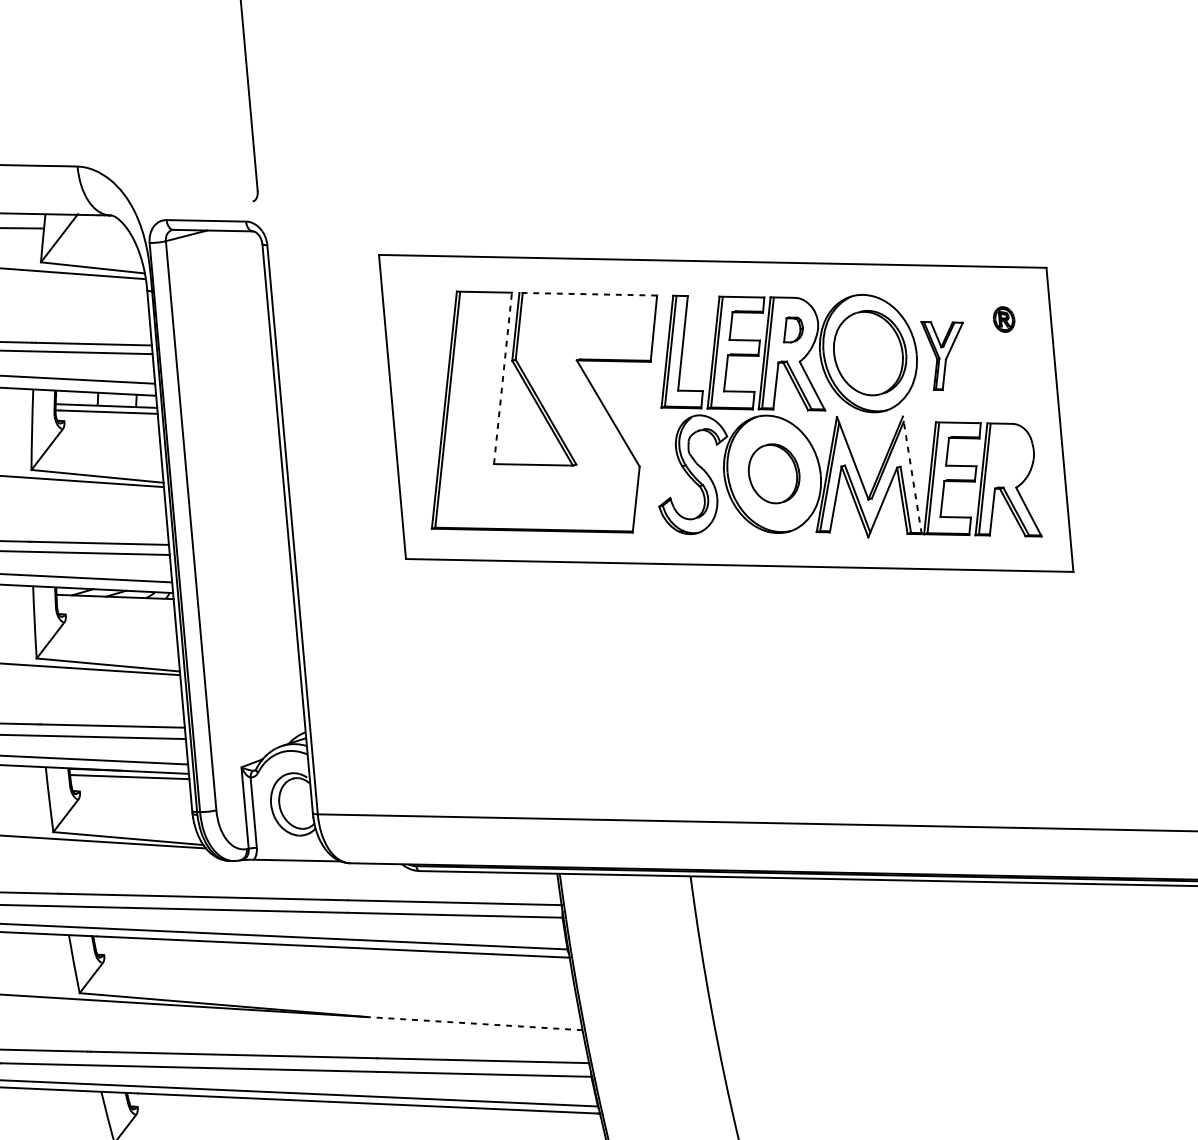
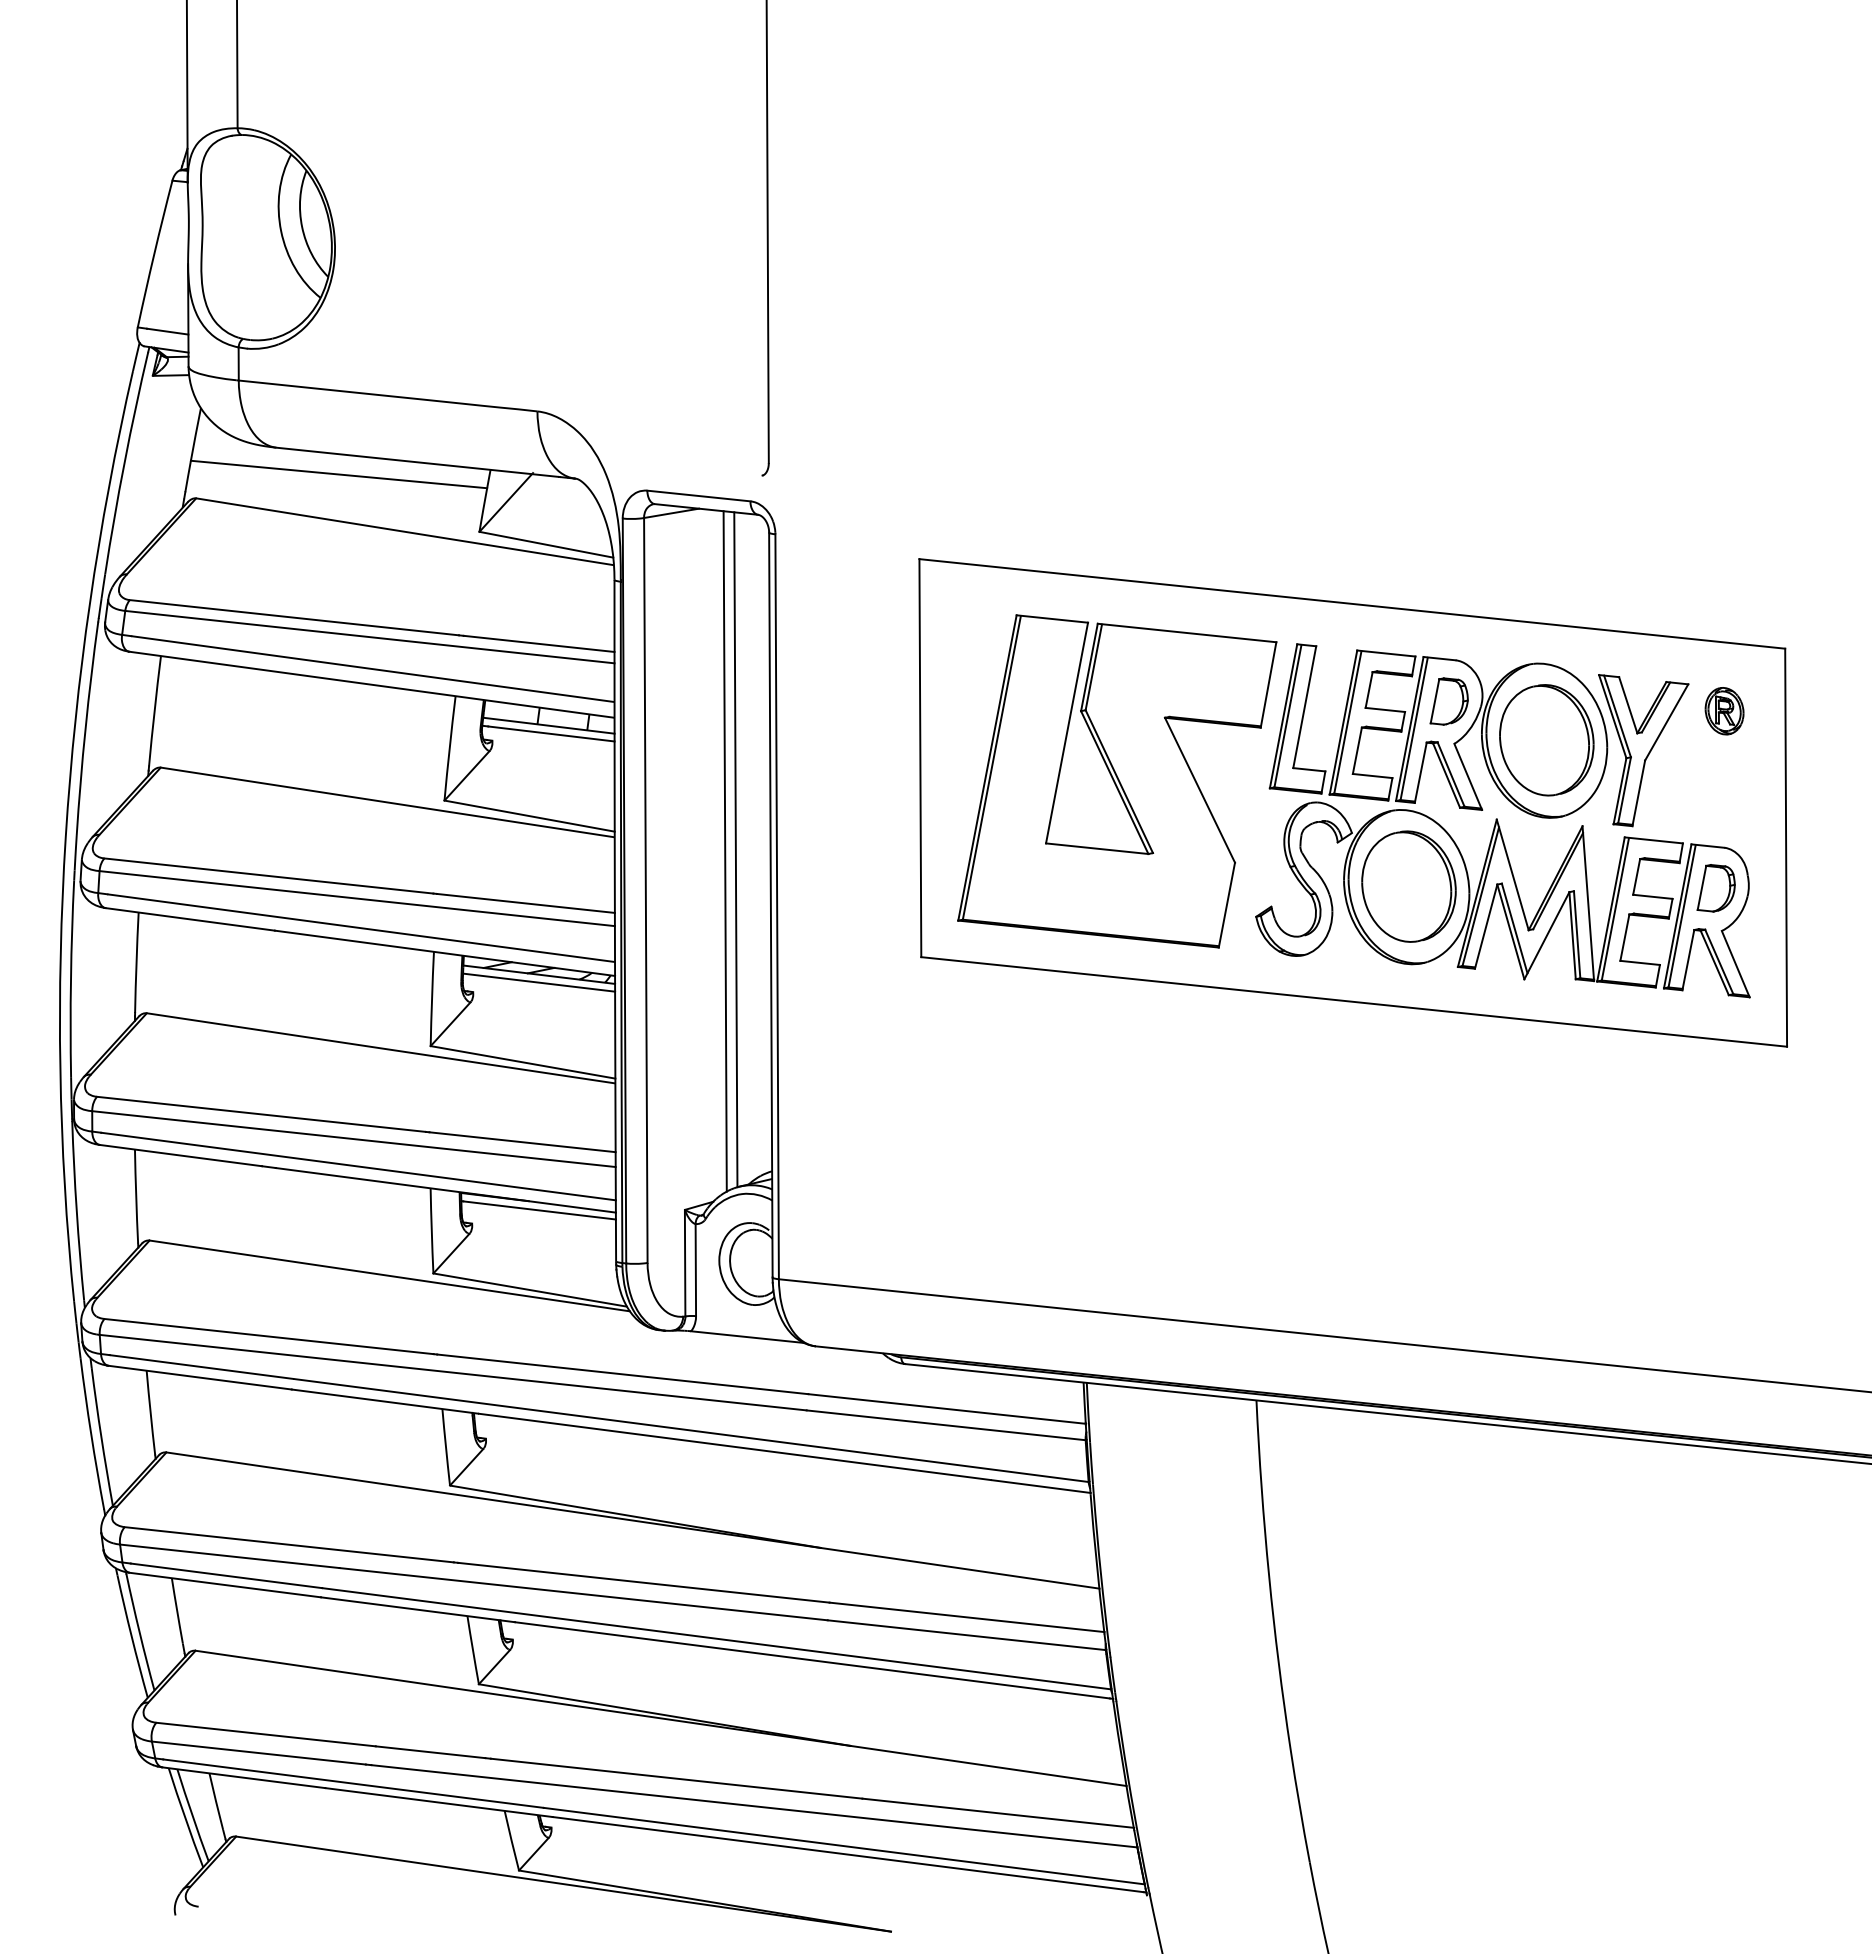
line: (588, 294) -> (1187, 633), dashed -> solid
part: (1004, 319) -> (1724, 711), size x1.43
part: (792, 329) -> (1448, 701), size x1.43
part: (944, 354) -> (1643, 750), size x1.67
line: (503, 377) -> (1067, 732), dashed -> solid
part: (1008, 455) -> (1715, 888), added
part: (773, 473) -> (1408, 886), size x1.43
line: (912, 475) -> (1588, 903), dashed -> solid
line: (257, 488) -> (735, 849), added
line: (248, 490) -> (724, 851), added
line: (115, 602) -> (539, 982), added
line: (475, 1023) -> (960, 1568), dashed -> solid

